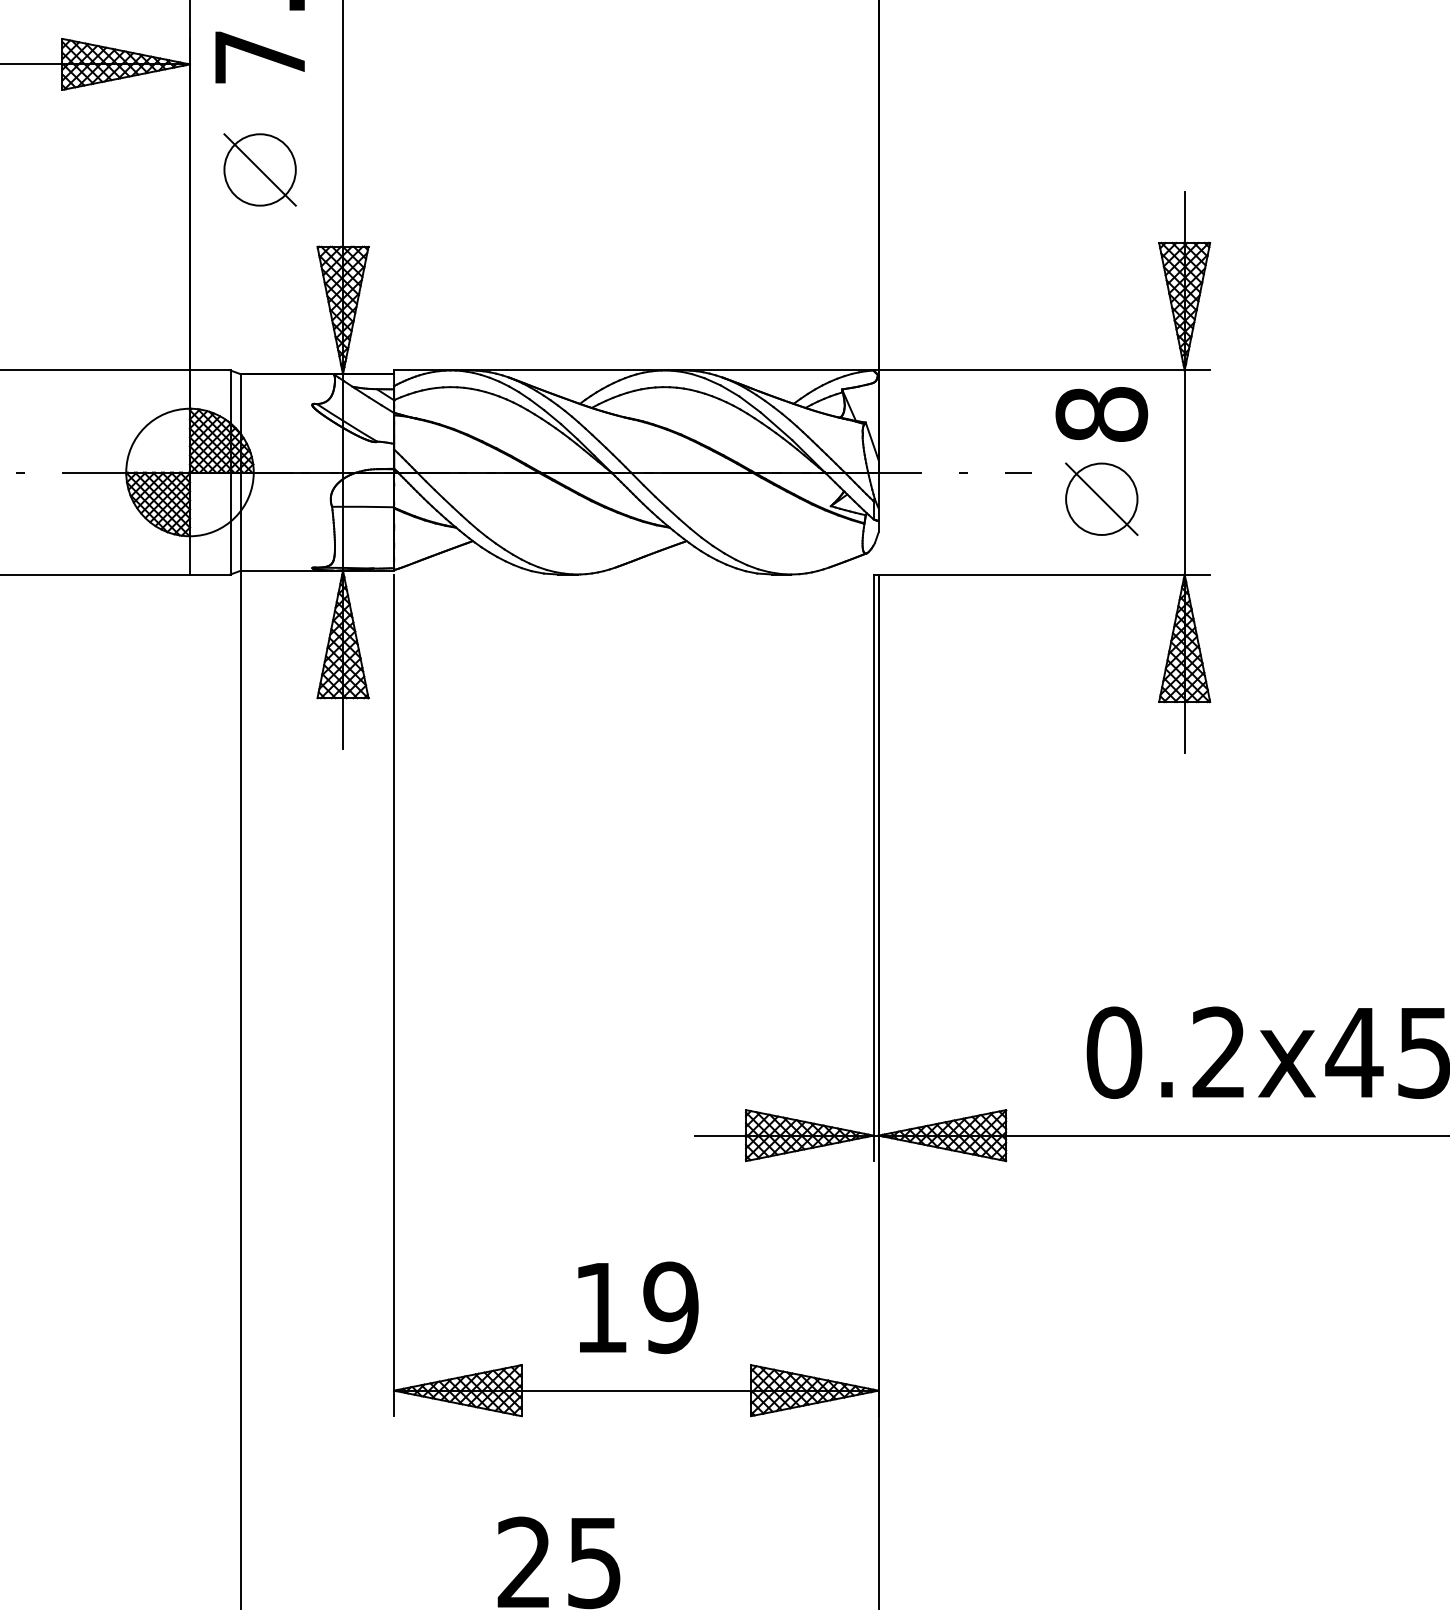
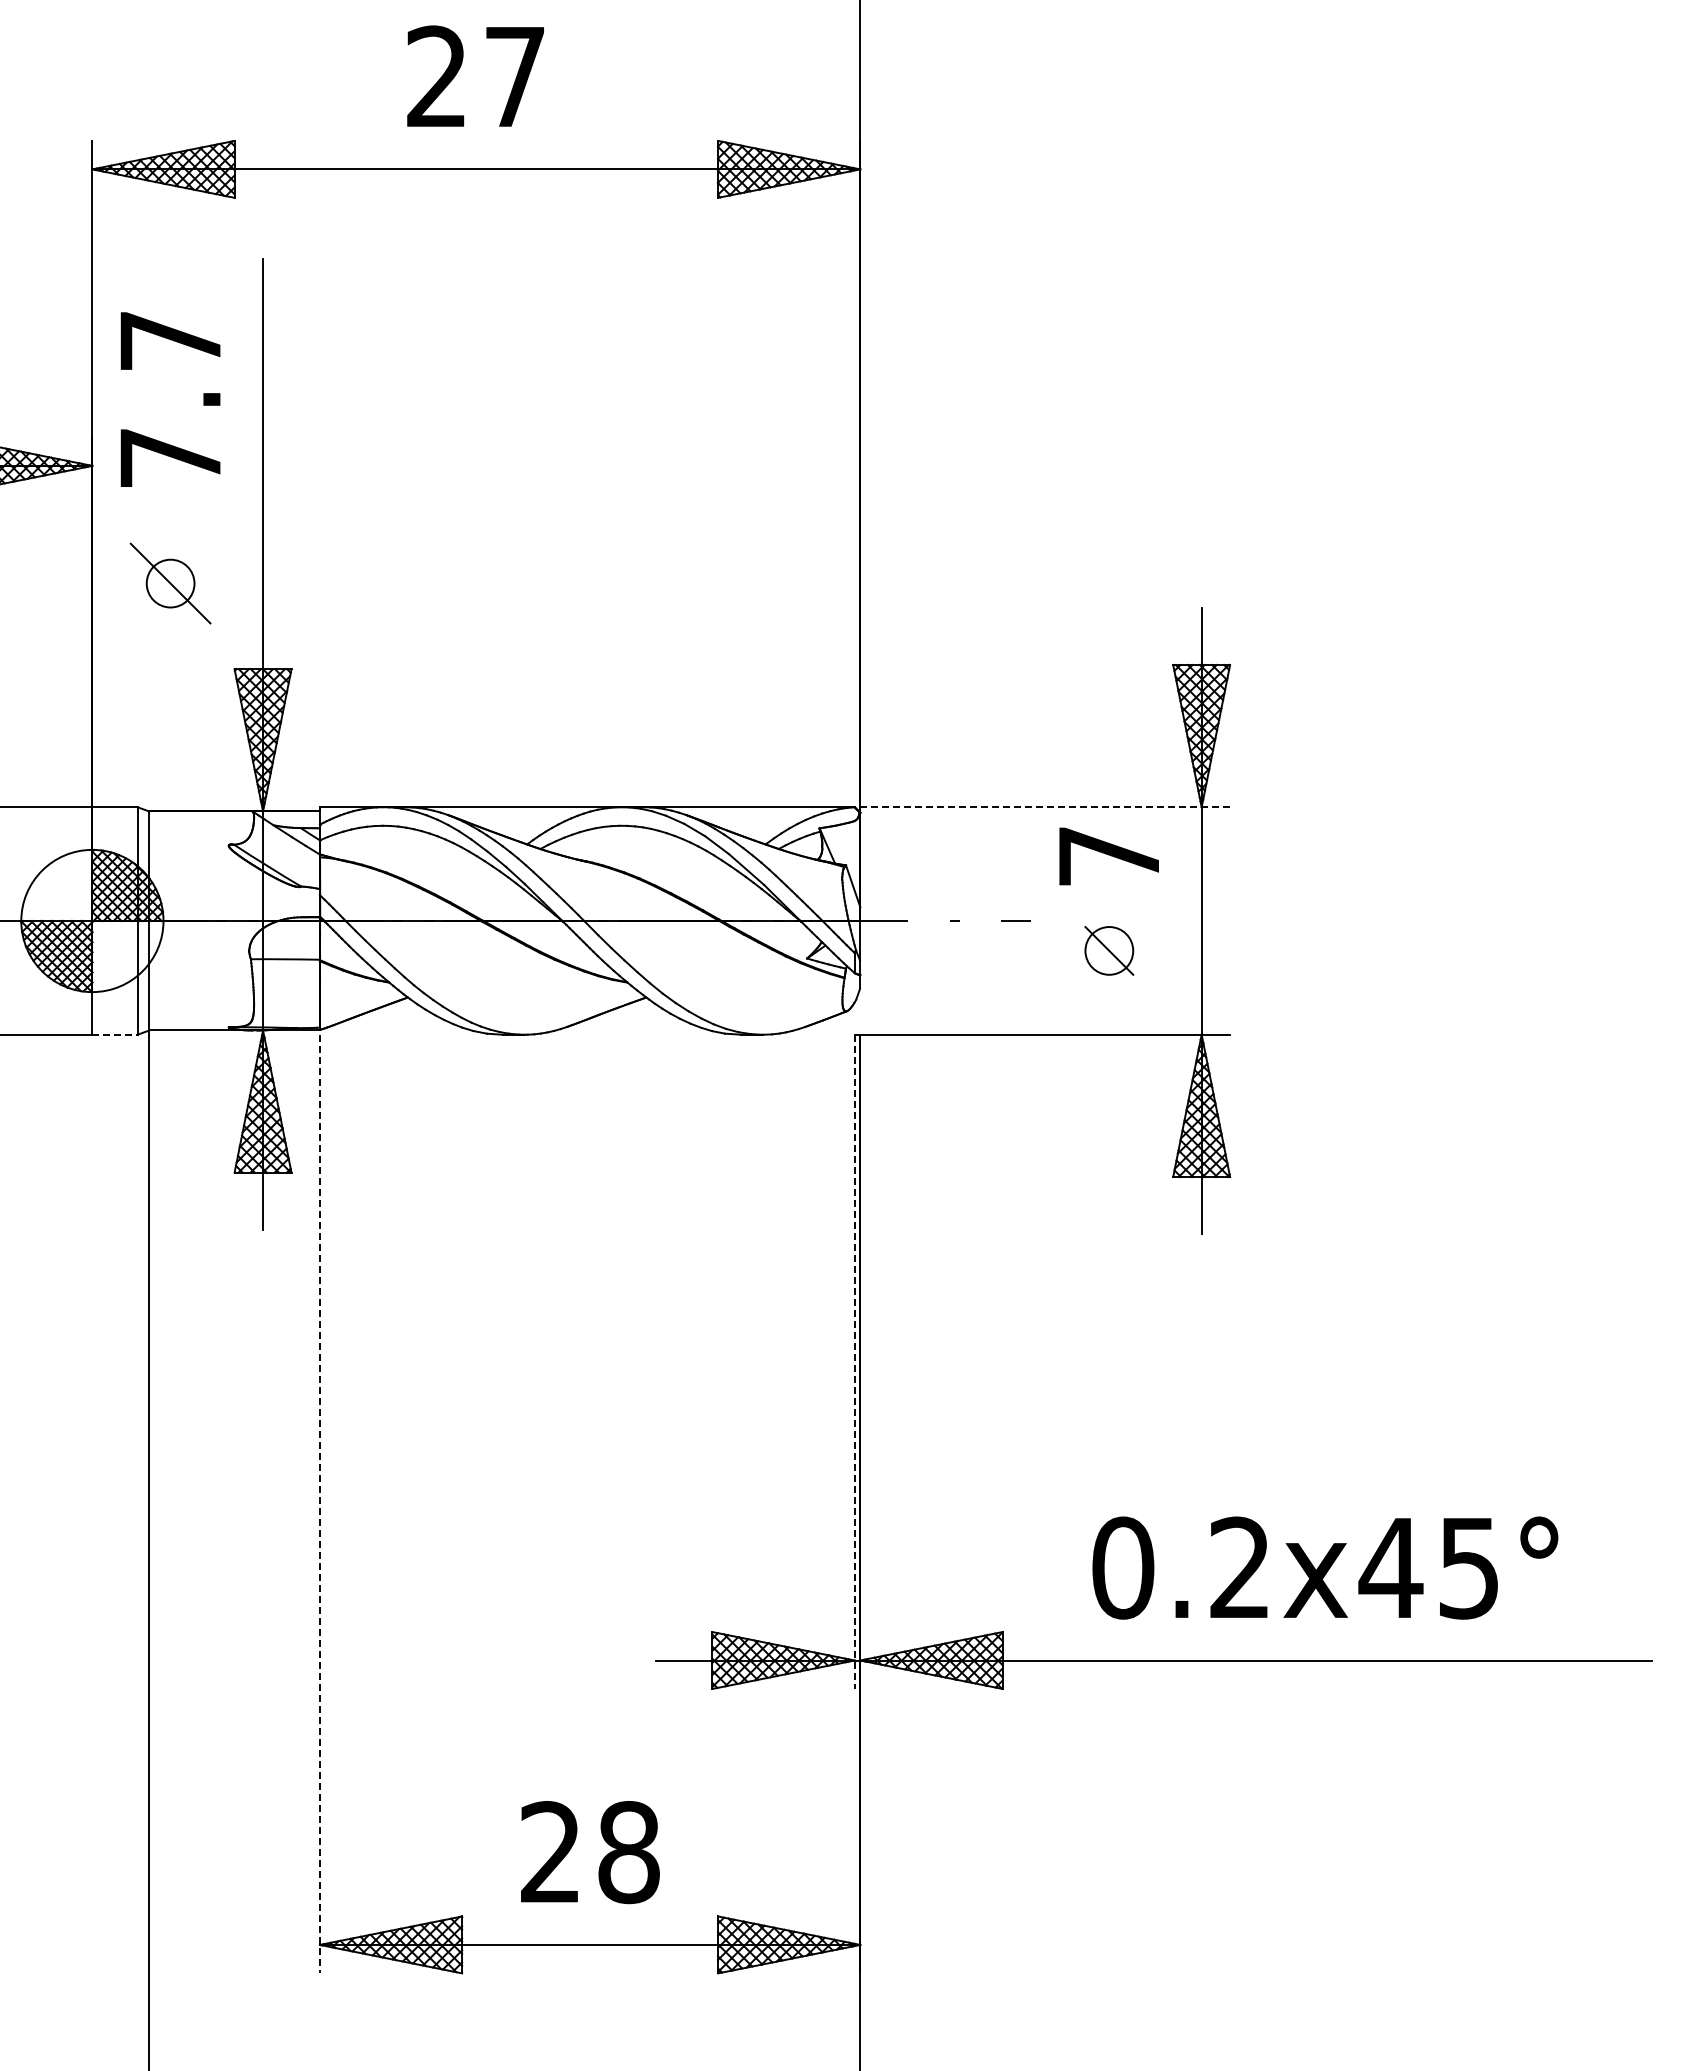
circle: (260, 169) -> (170, 583), size x0.6
line: (1041, 370) -> (1042, 807), solid -> dashed
text: (1101, 413) -> (1108, 855), 8 -> 7
part: (1102, 498) -> (1109, 950), size x0.6
line: (209, 574) -> (114, 1034), solid -> dashed
line: (873, 868) -> (854, 1362), solid -> dashed
line: (393, 995) -> (319, 1504), solid -> dashed
text: (636, 1307) -> (590, 1852), 19 -> 28

